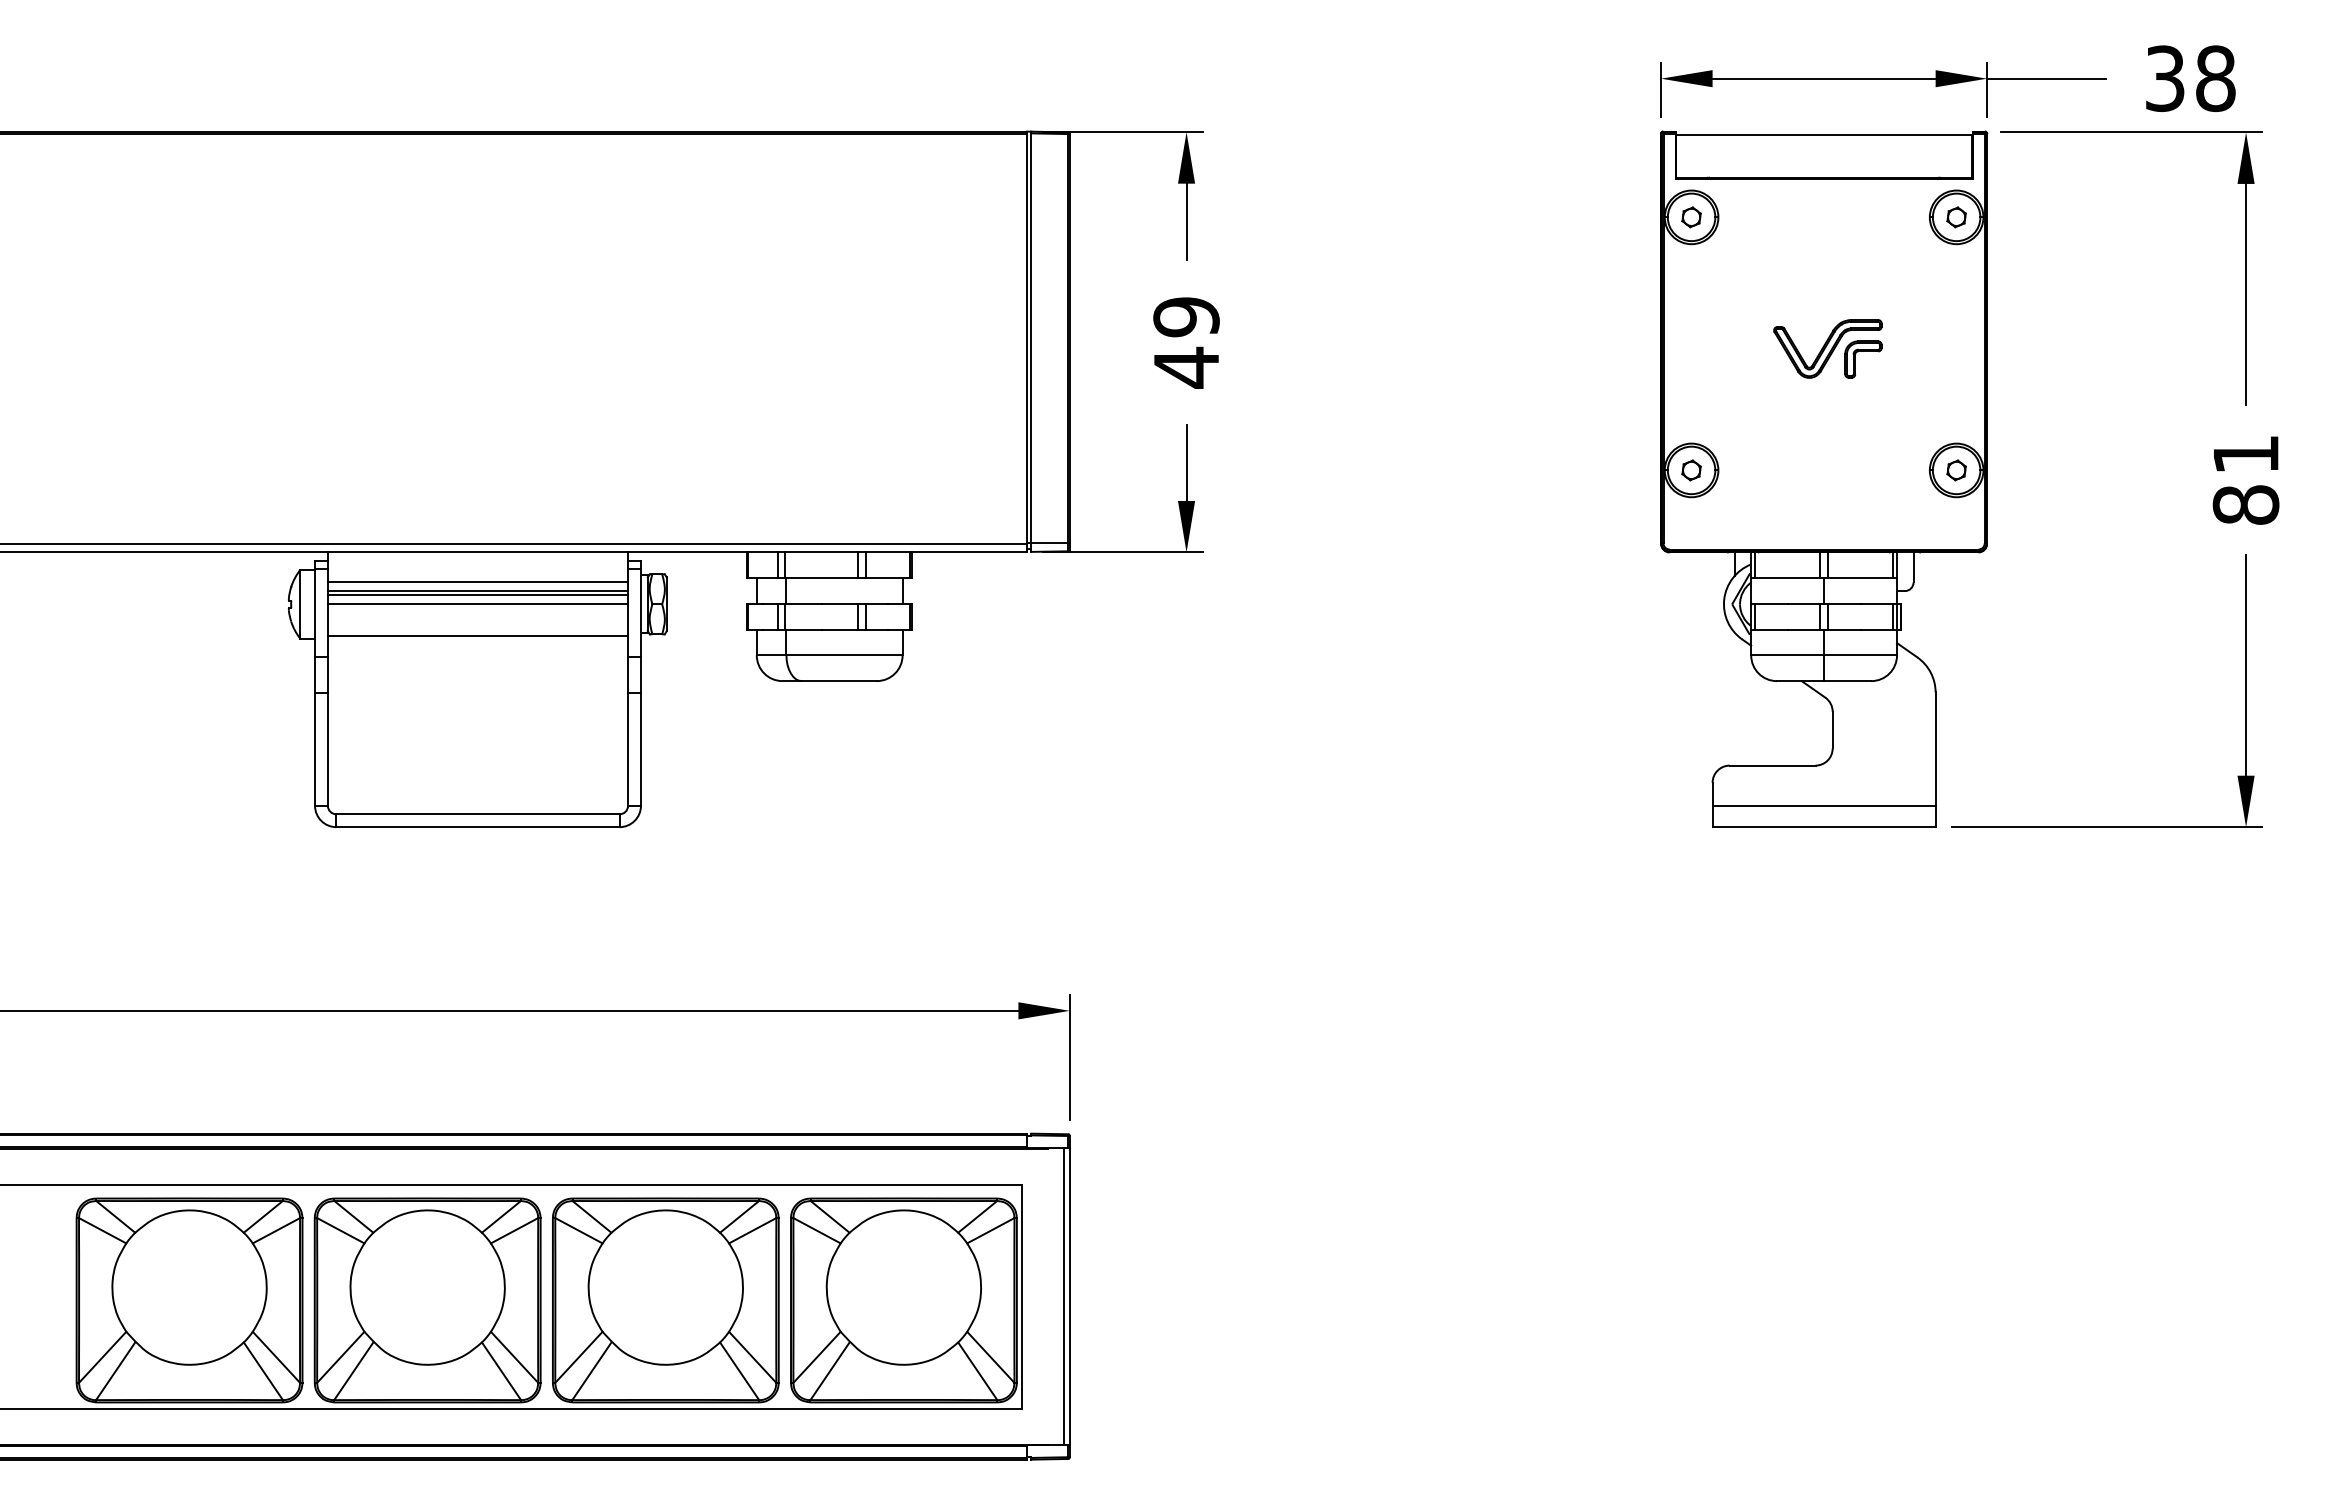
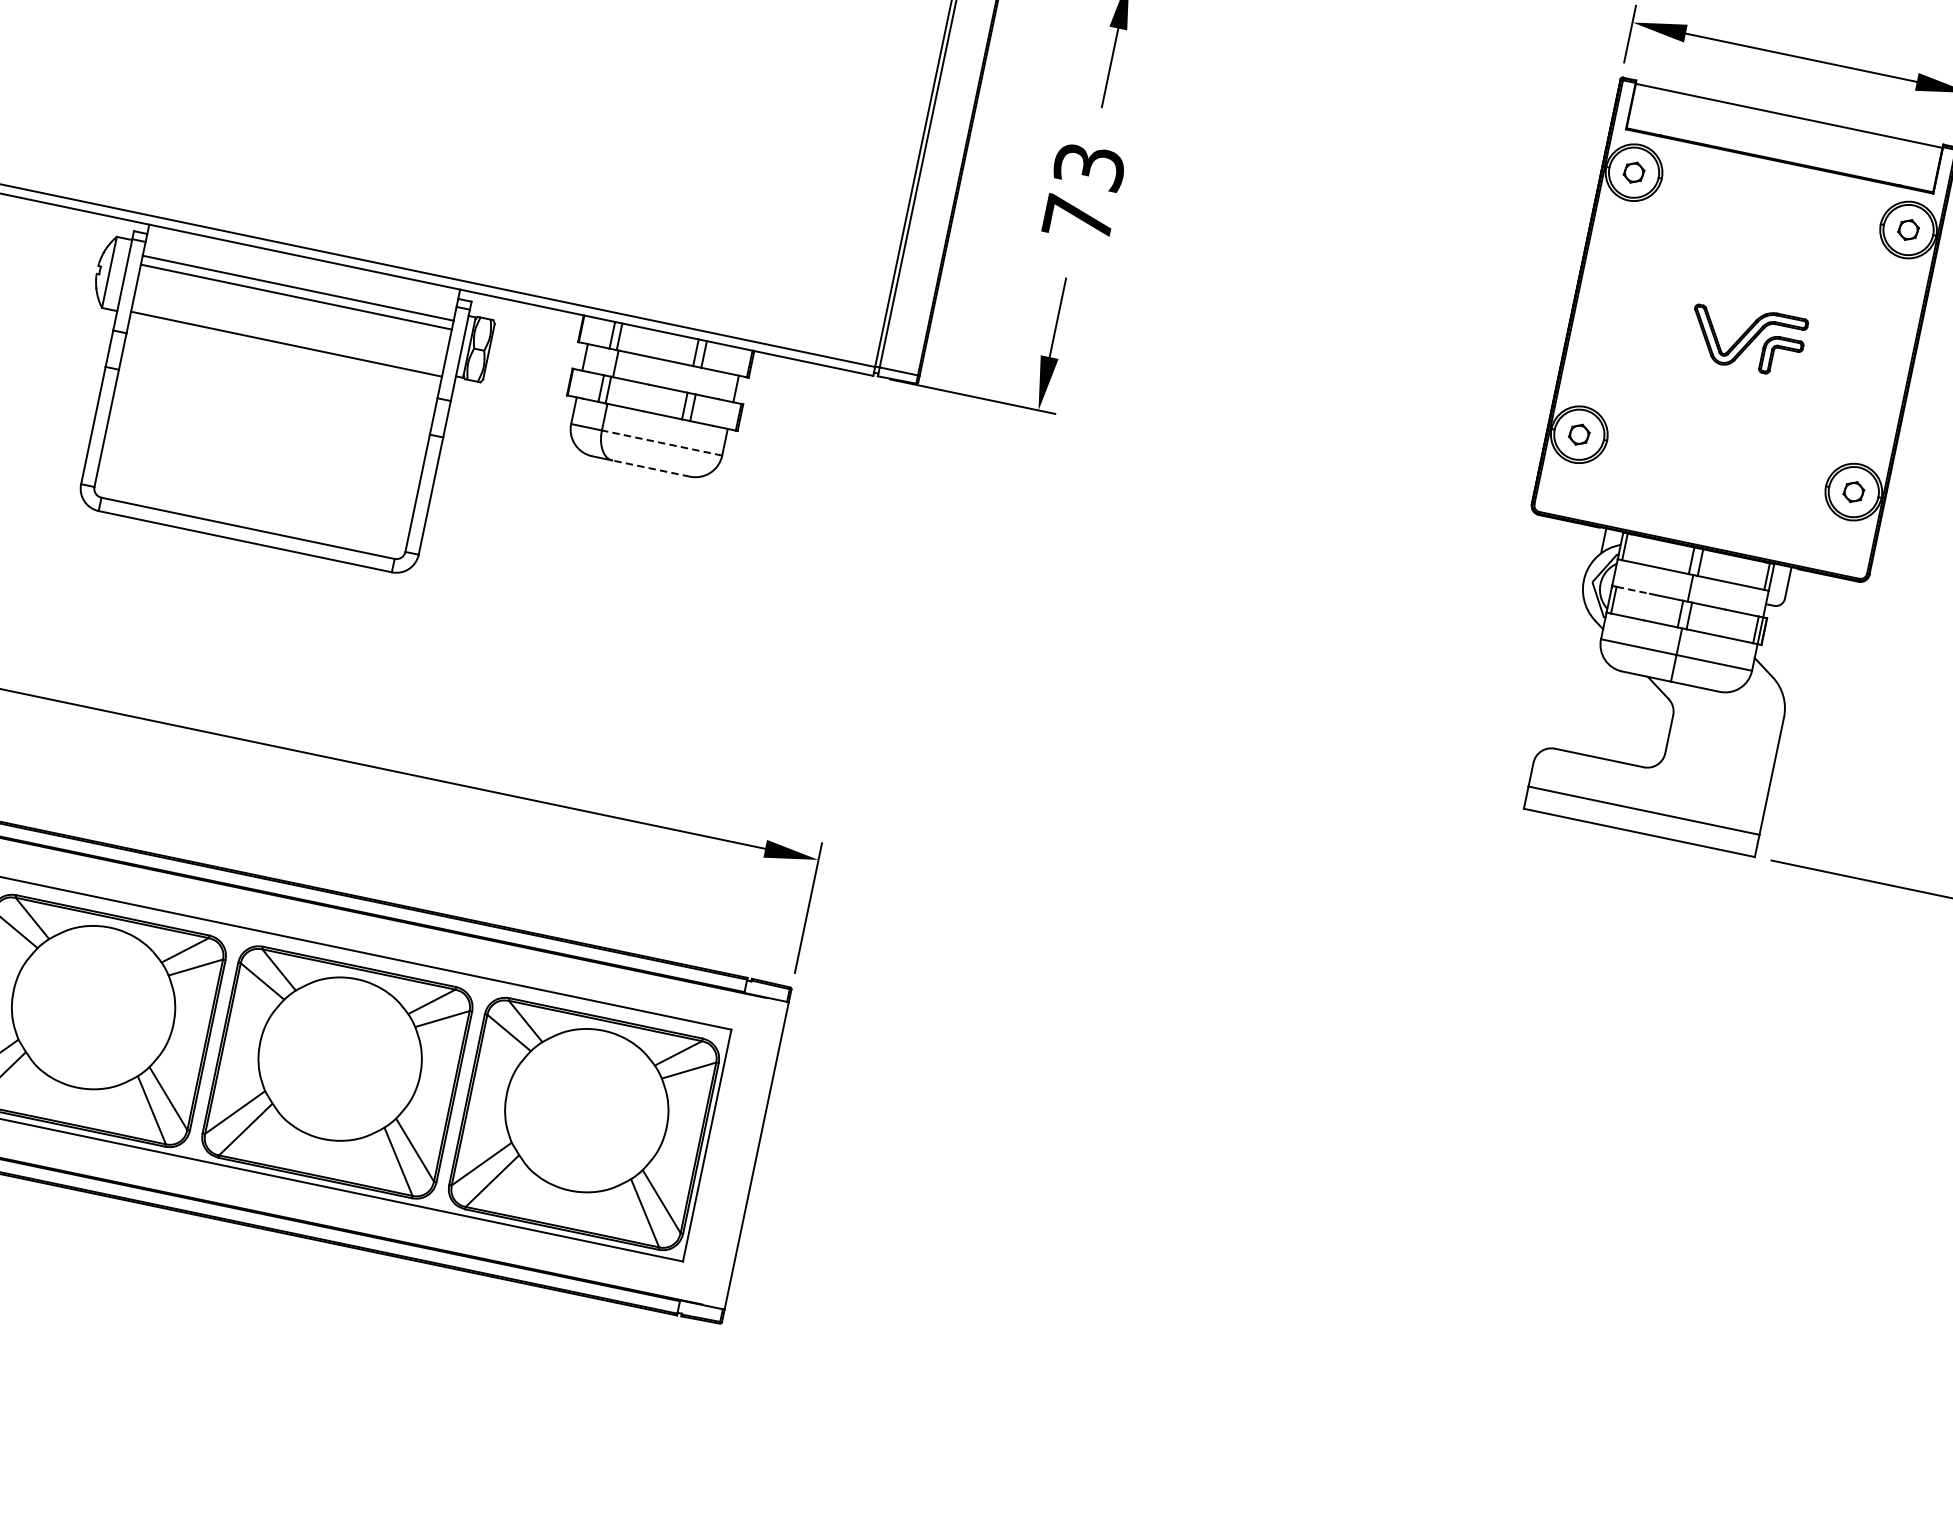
text: (1186, 342) -> (1083, 193), 49 -> 73
line: (477, 595) -> (294, 301), removed
line: (1772, 603) -> (1634, 590), solid -> dashed
line: (477, 604) -> (292, 310), removed
line: (844, 655) -> (662, 443), solid -> dashed
line: (839, 681) -> (651, 469), solid -> dashed
line: (1063, 1296) -> (750, 1154), removed

